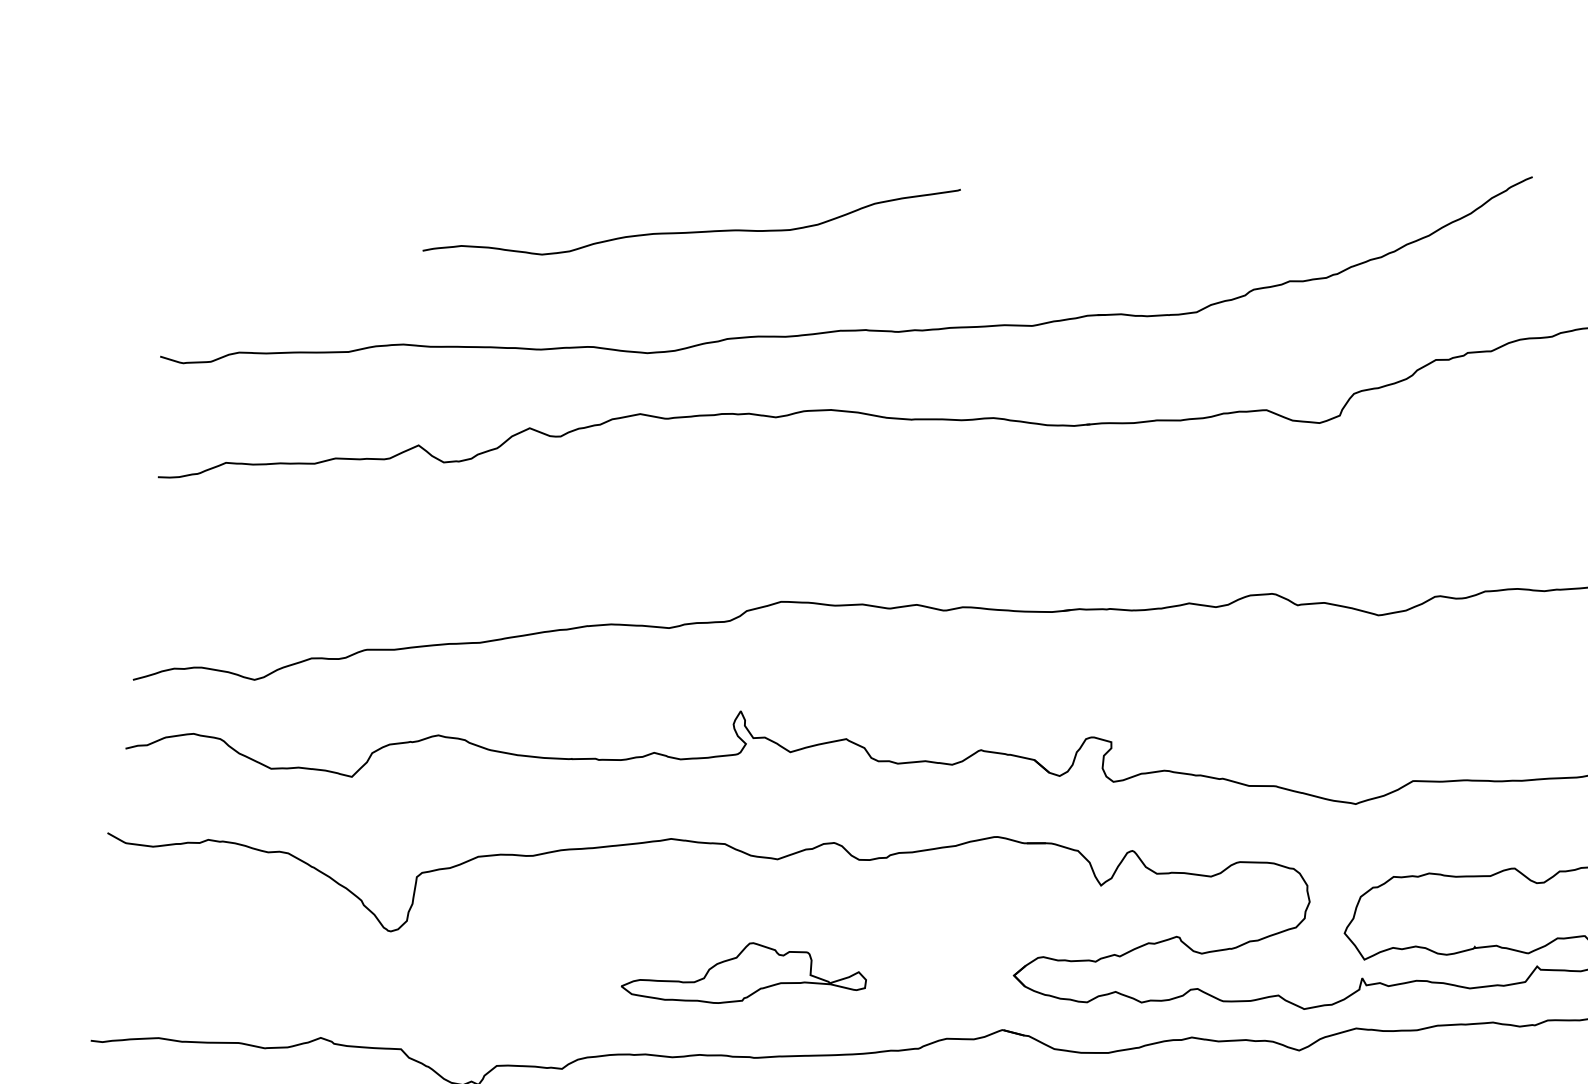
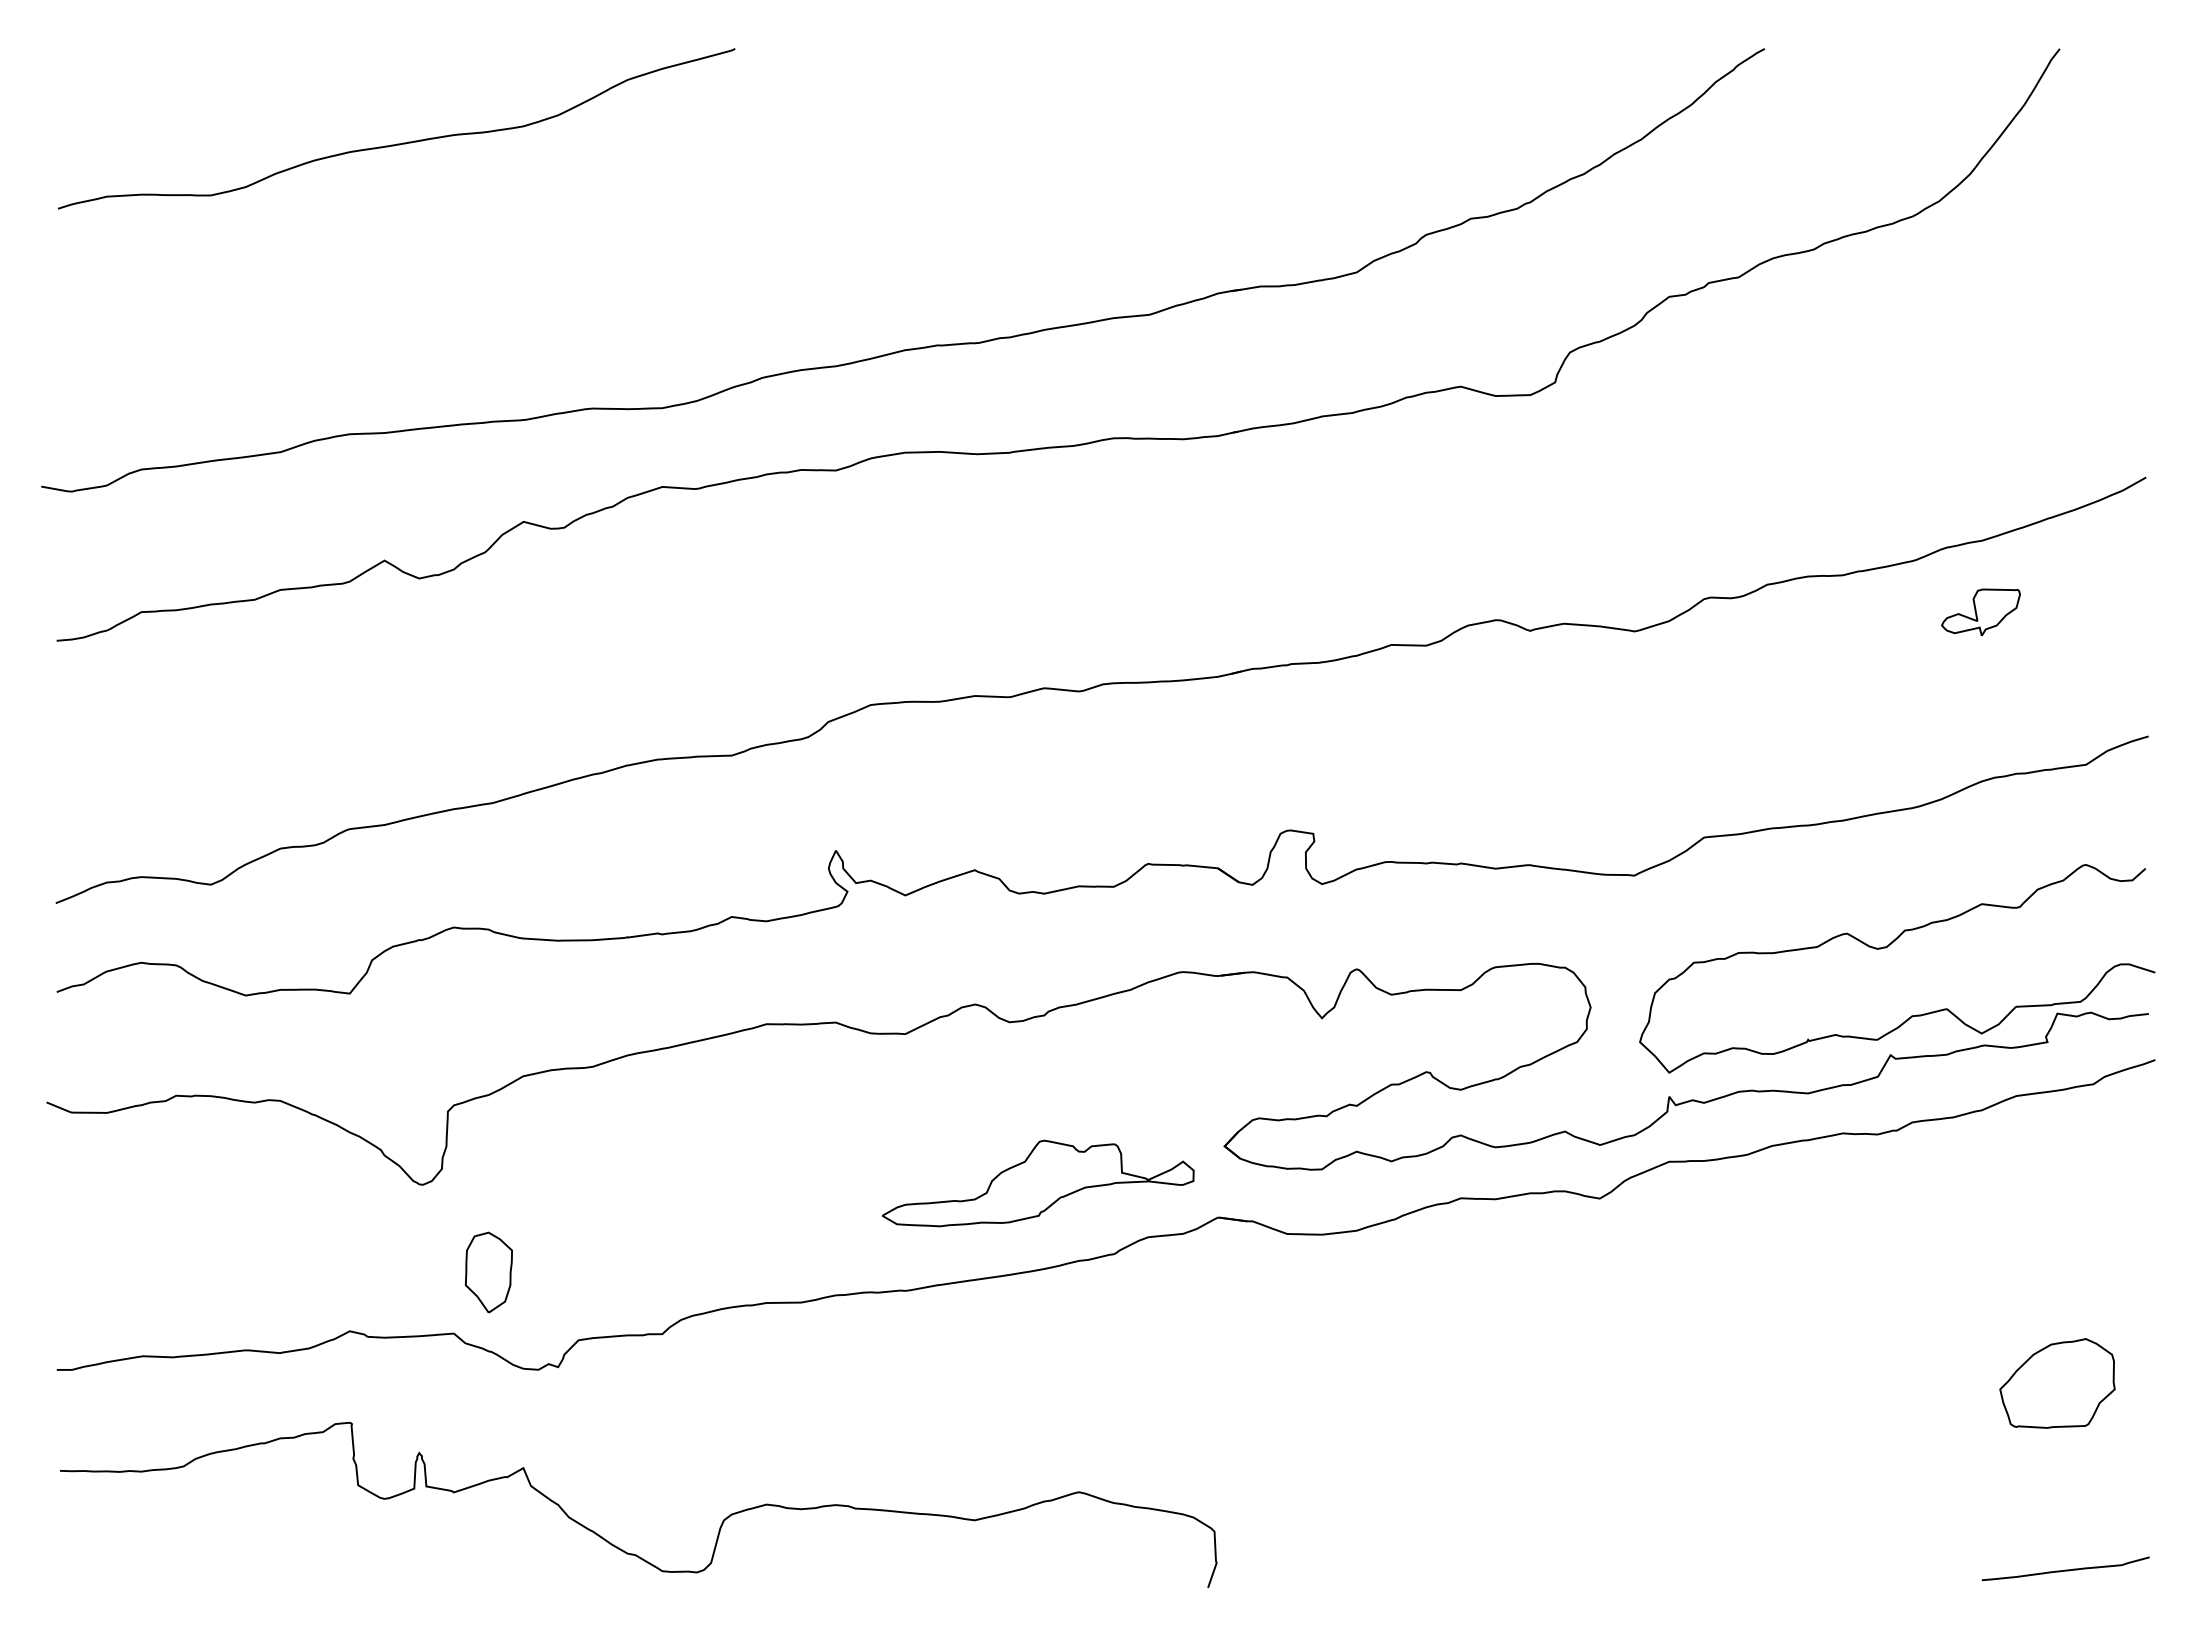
curve: (691, 231) -> (397, 143), moved
part: (744, 975) -> (1038, 1183), moved
part: (433, 1005) -> (488, 1272), added

